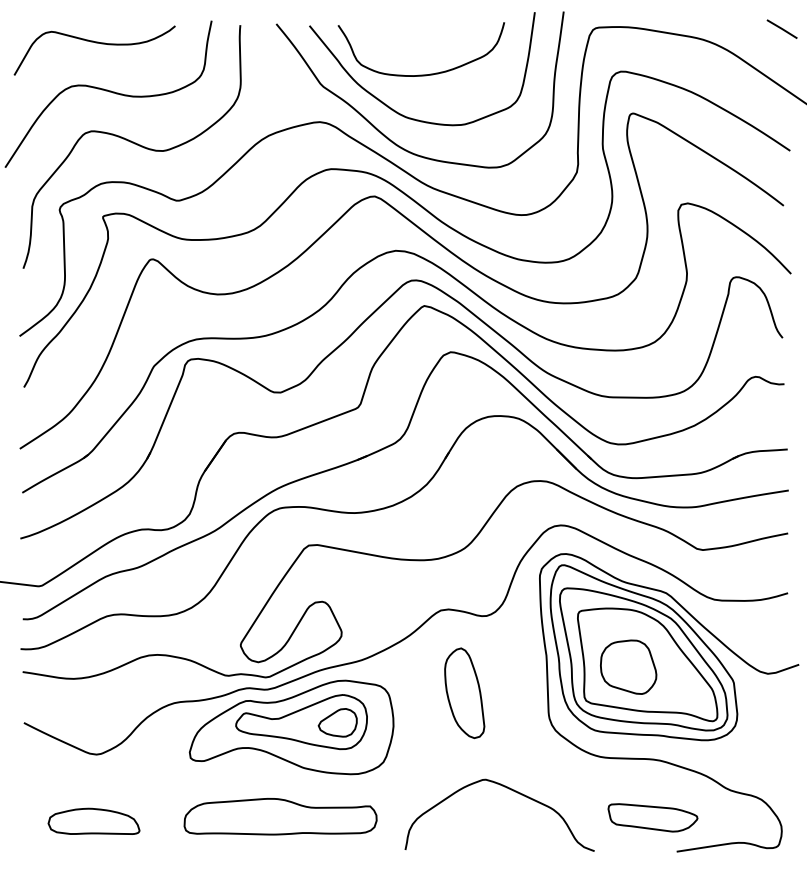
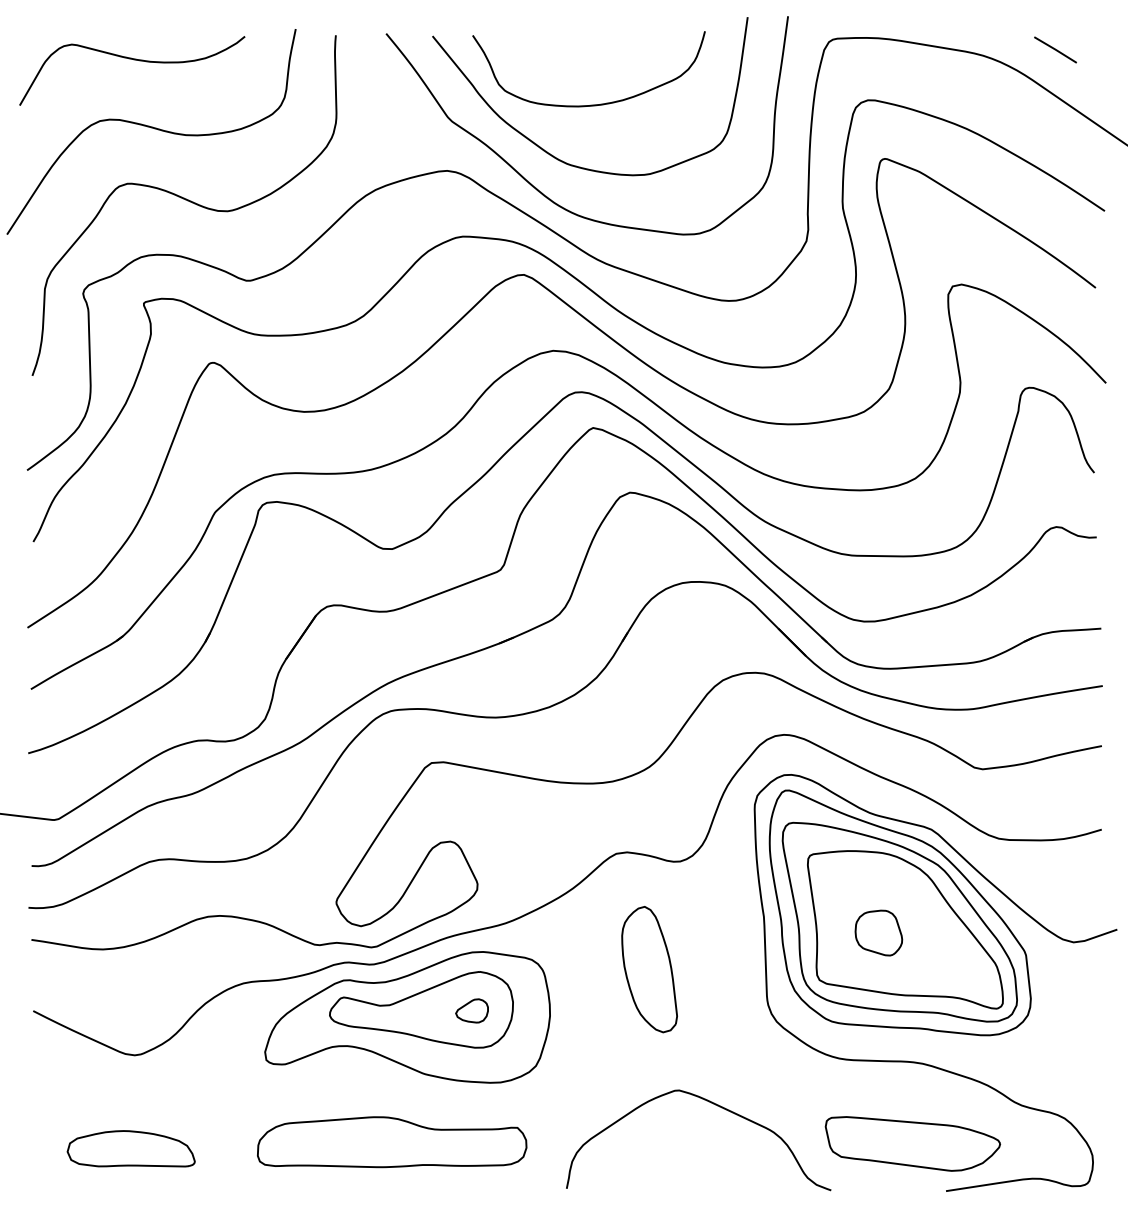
line: (782, 28) -> (1055, 49), moved
part: (628, 666) -> (878, 932), size x0.6
part: (337, 722) -> (471, 1010), size x0.6
part: (652, 817) -> (912, 1143), size x1.4

